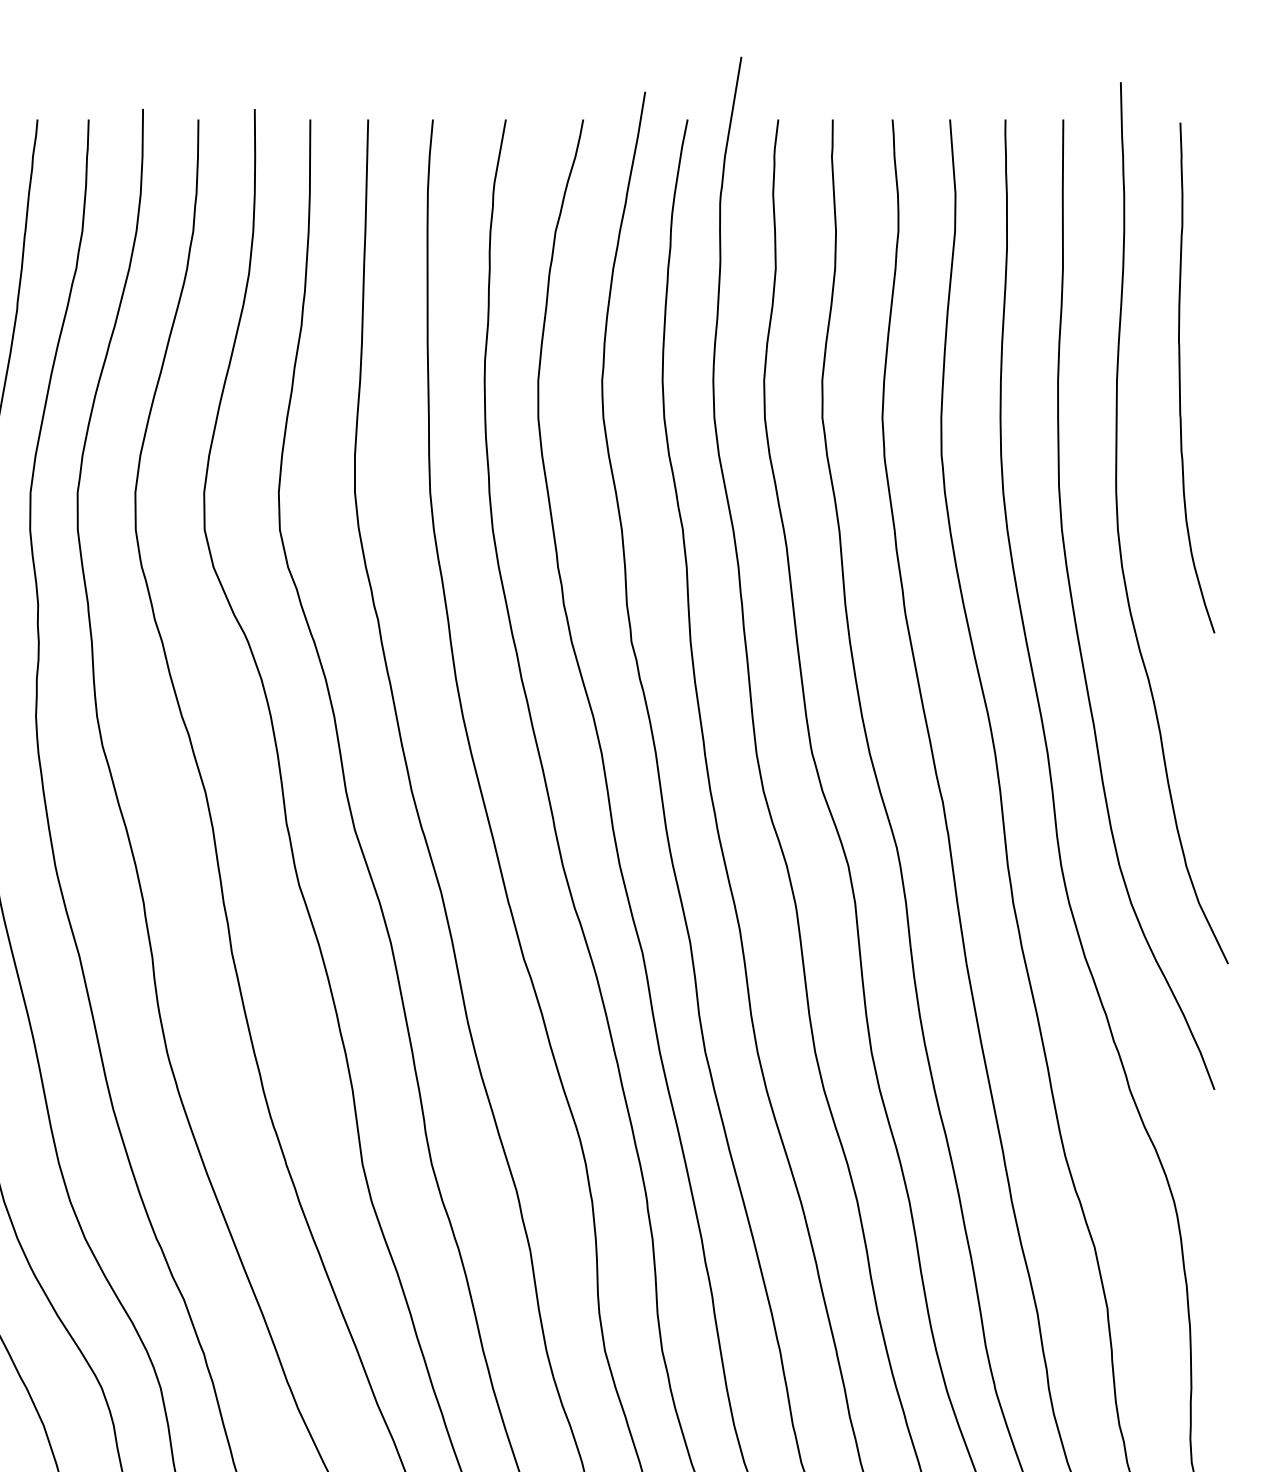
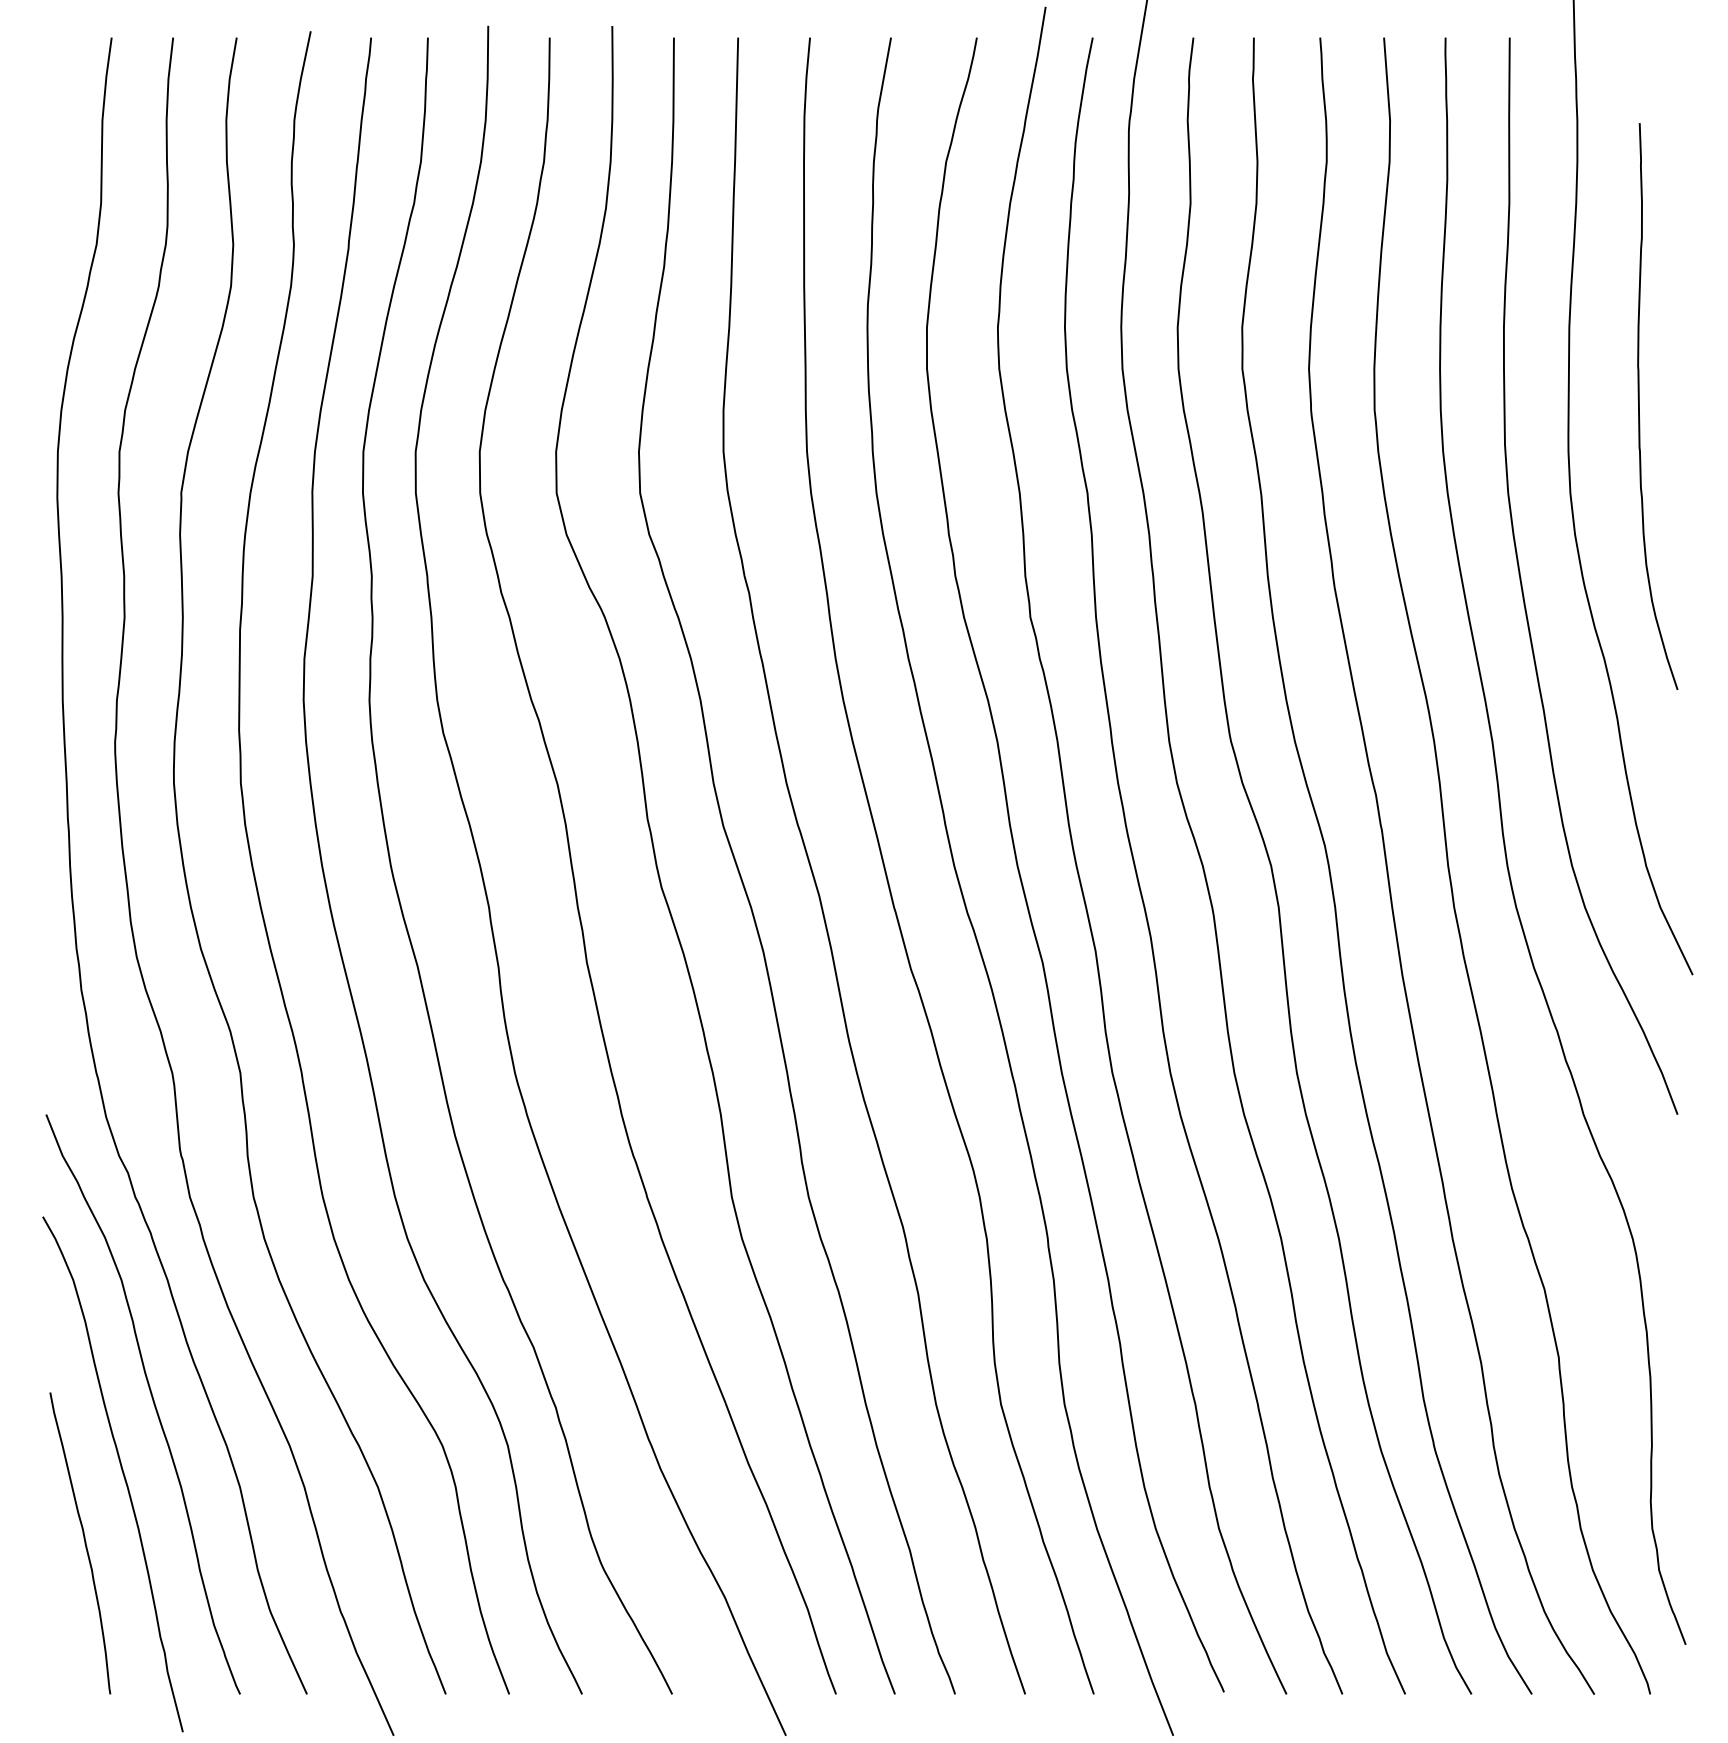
curve: (1180, 377) -> (1639, 406), moved

